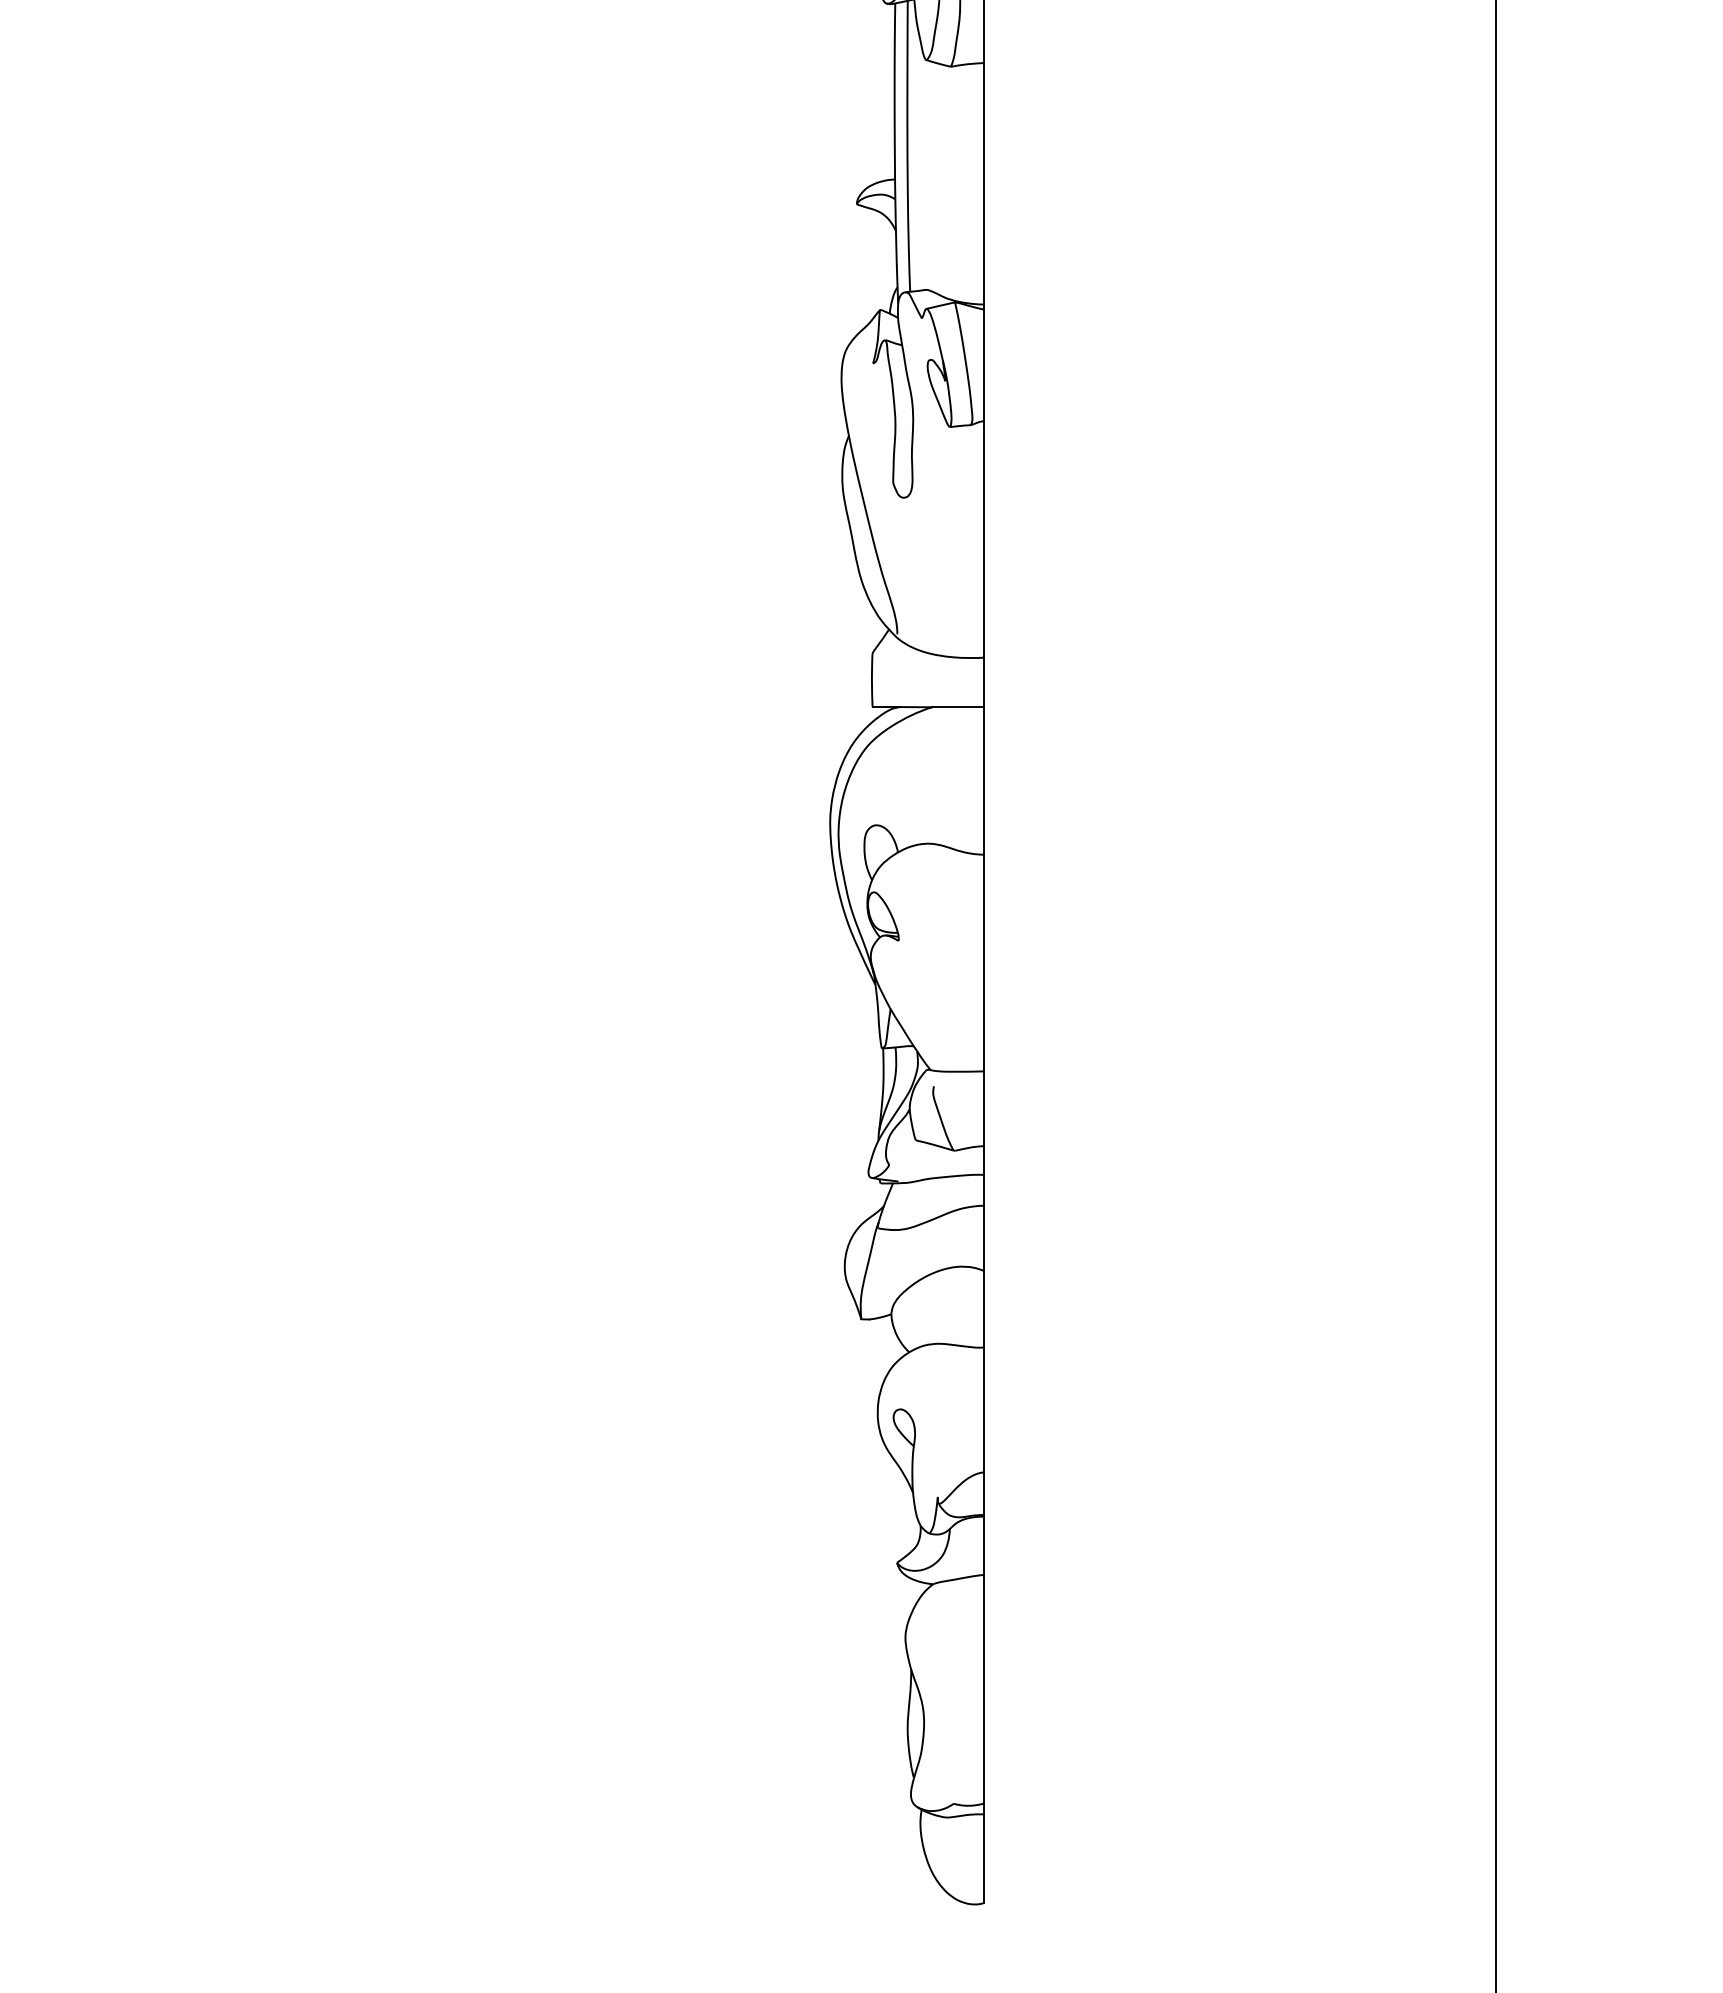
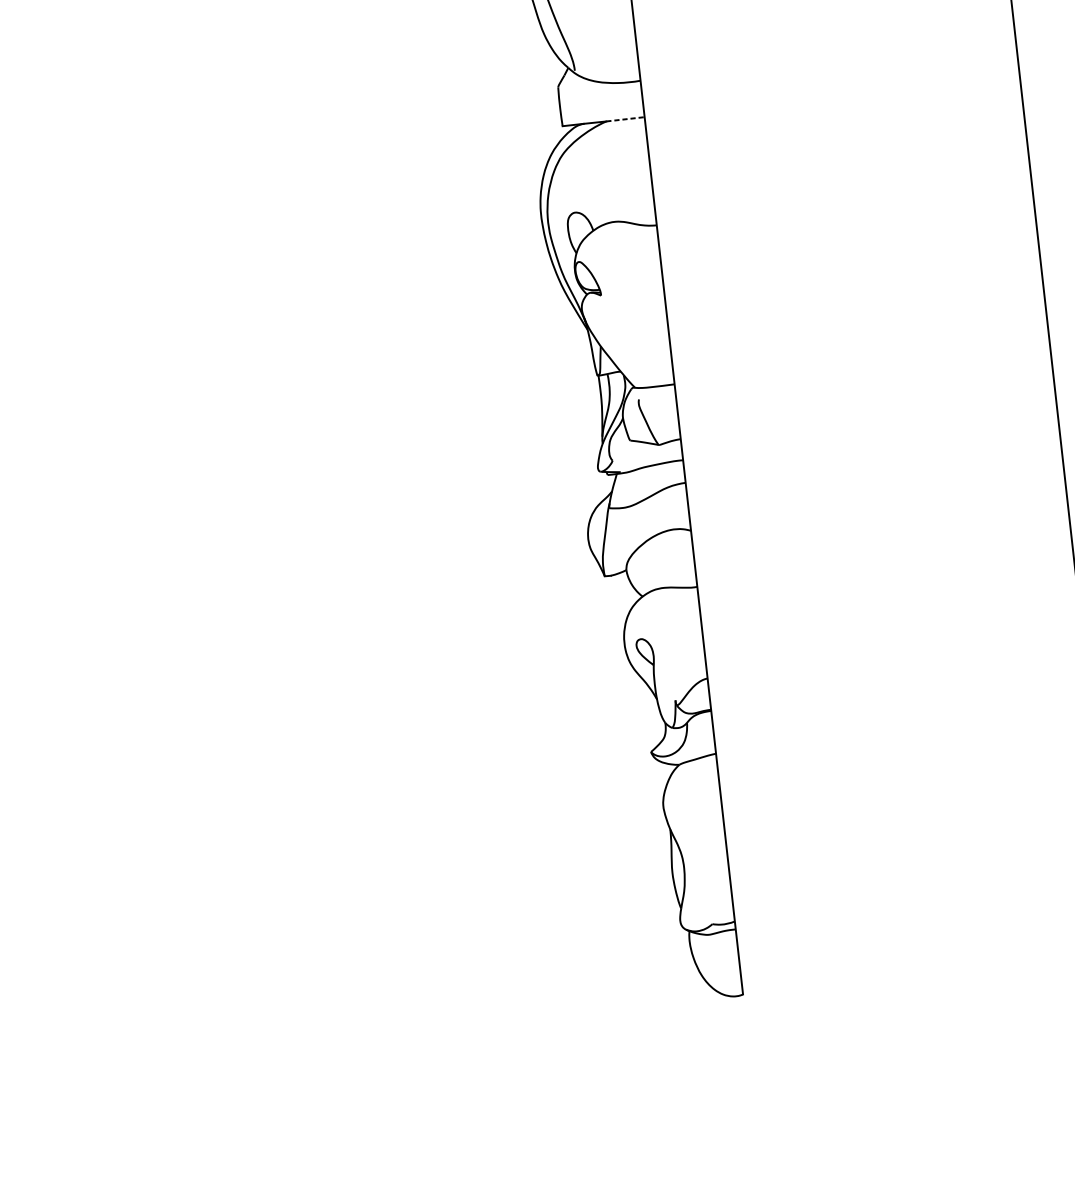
line: (958, 707) -> (625, 119), solid -> dashed

